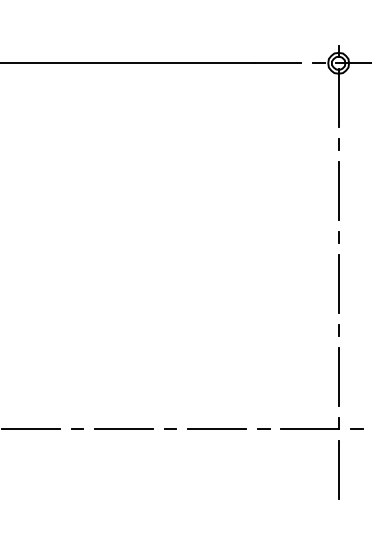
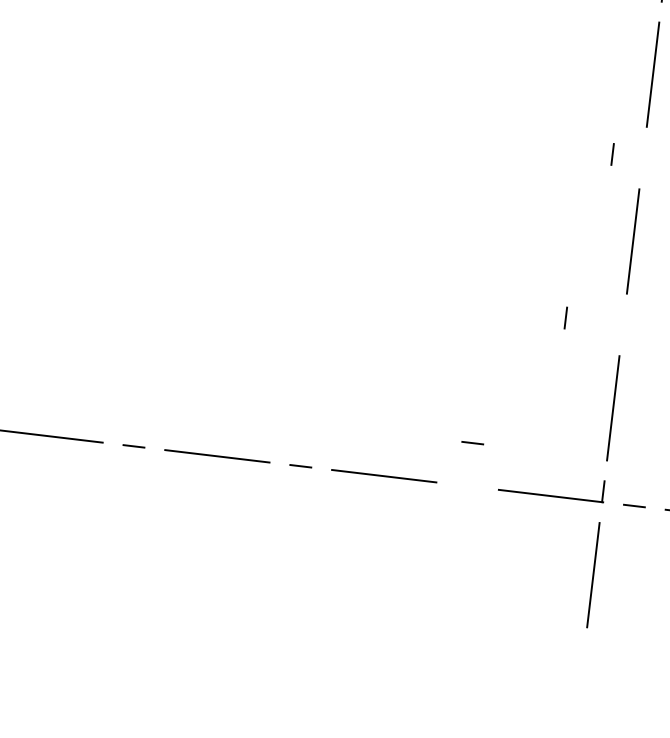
line: (338, 237) -> (612, 154), moved
line: (338, 330) -> (565, 317), moved
line: (263, 428) -> (472, 441), moved

